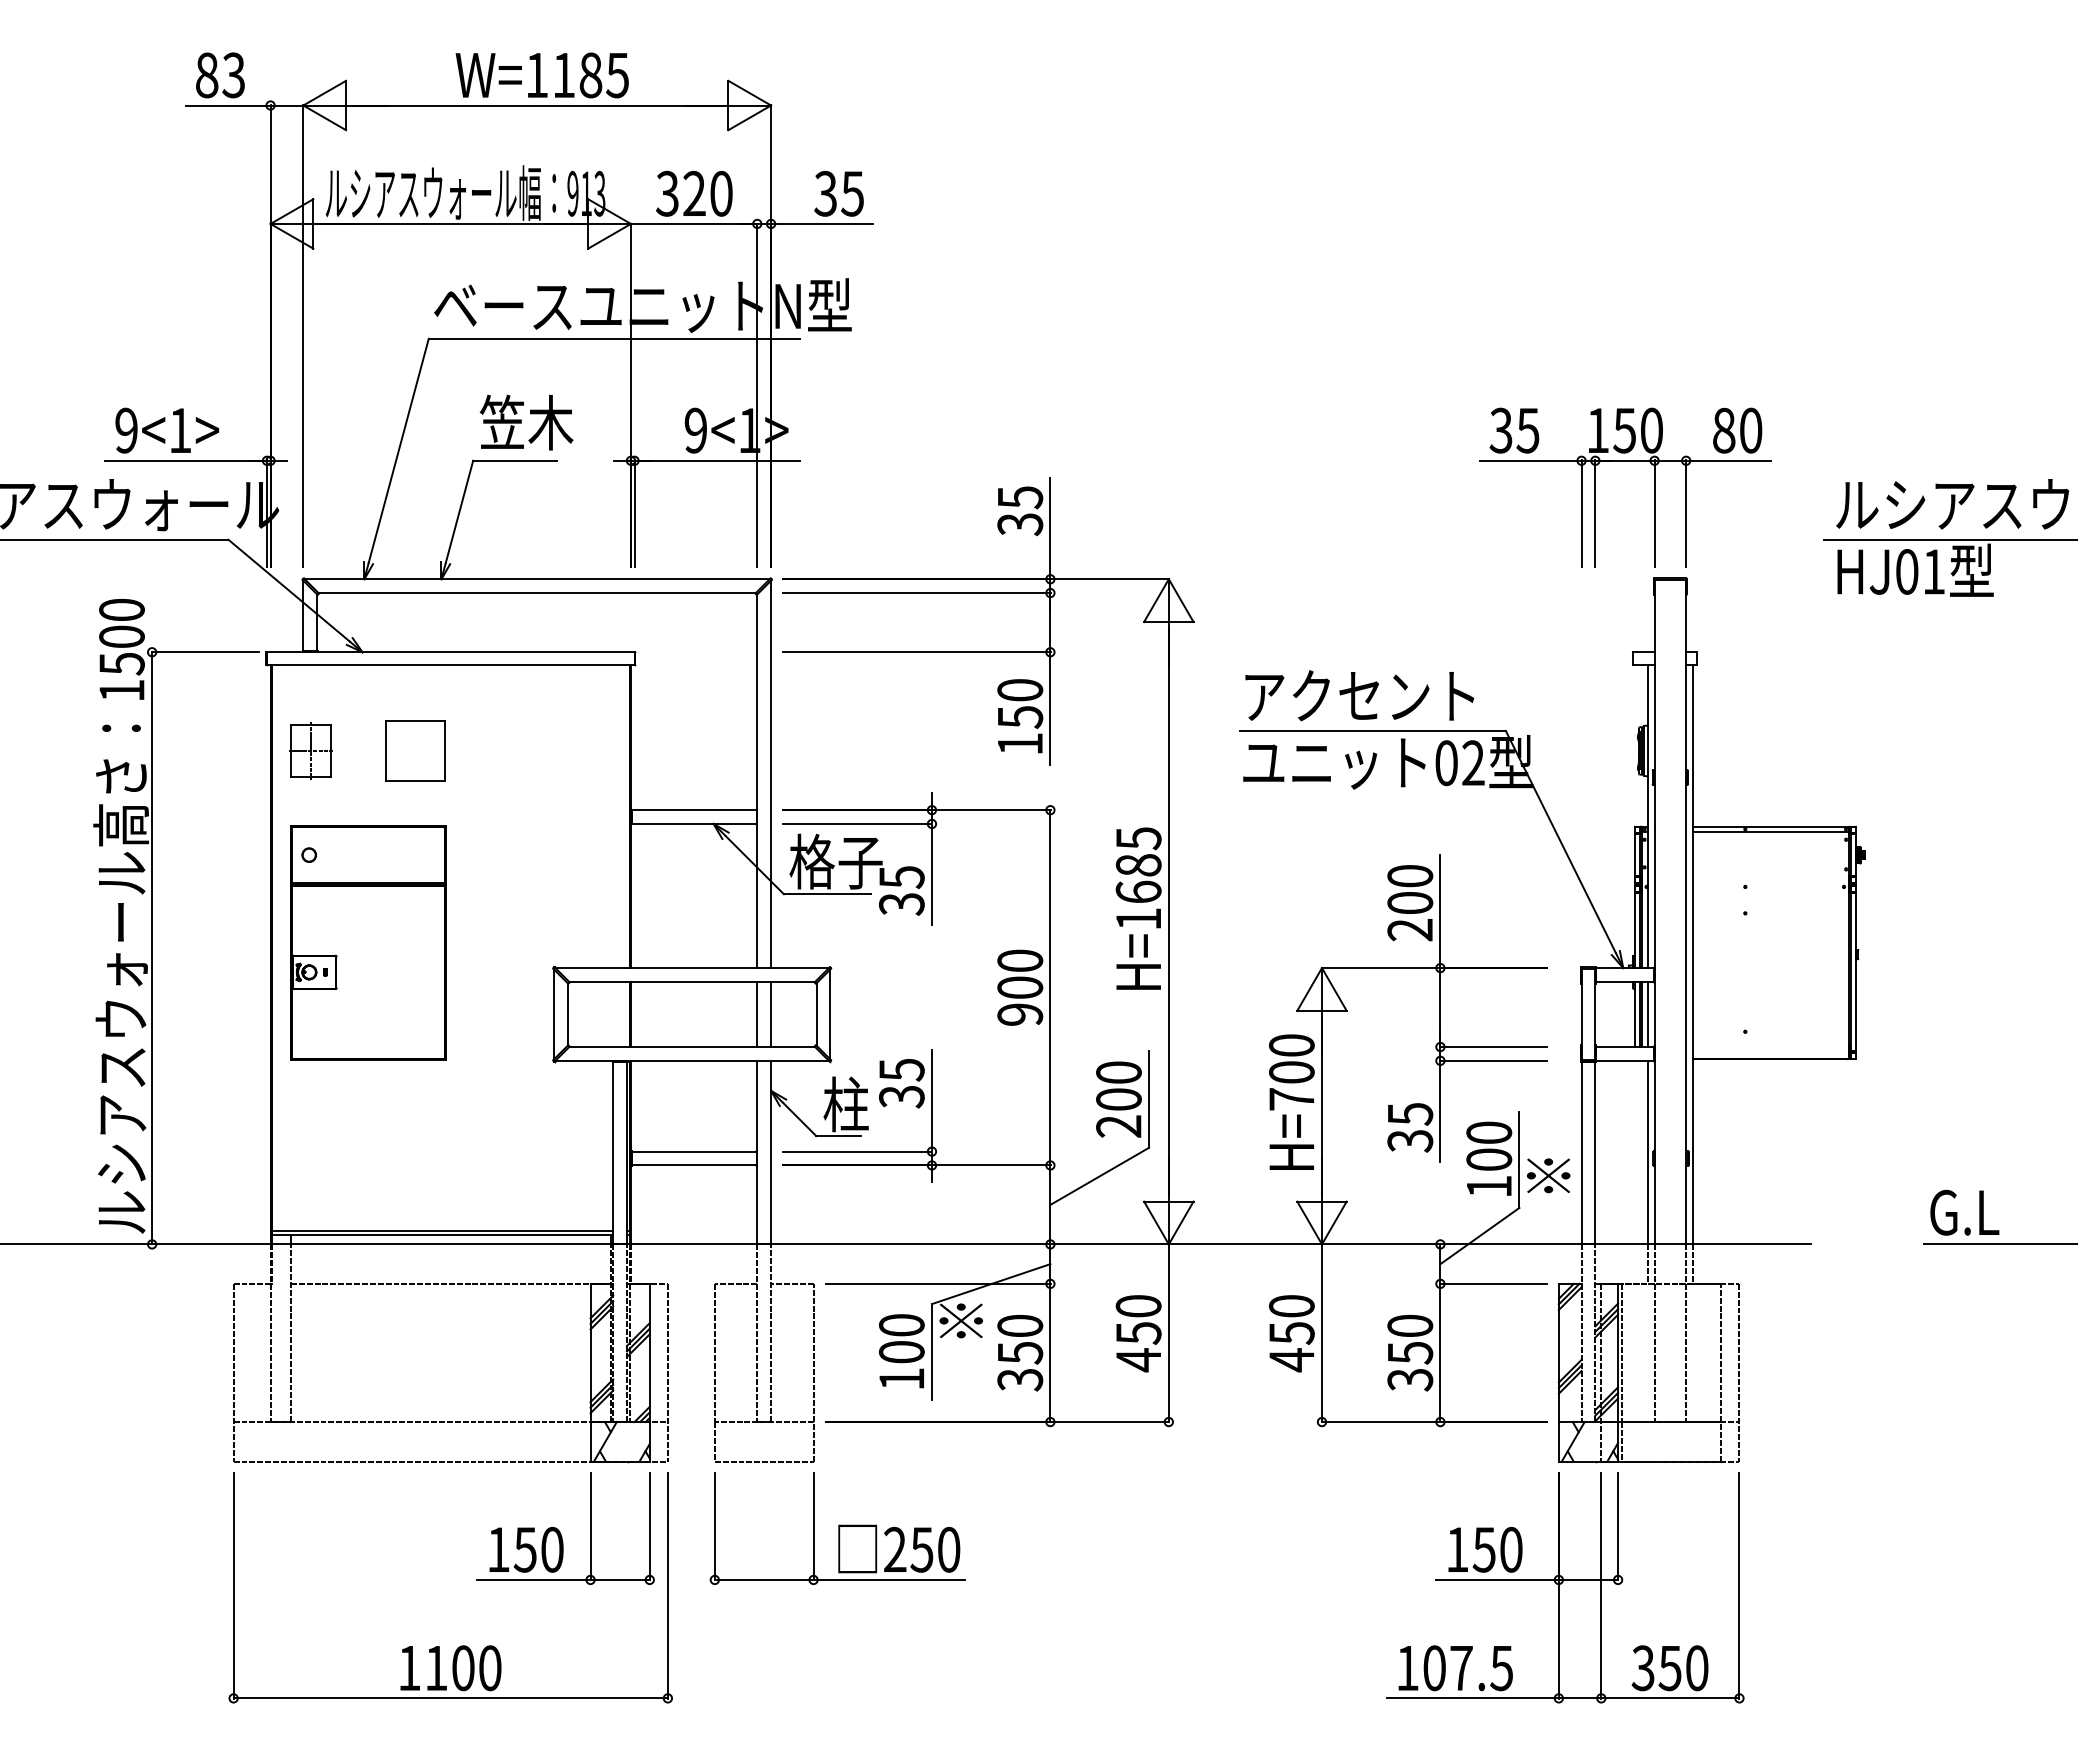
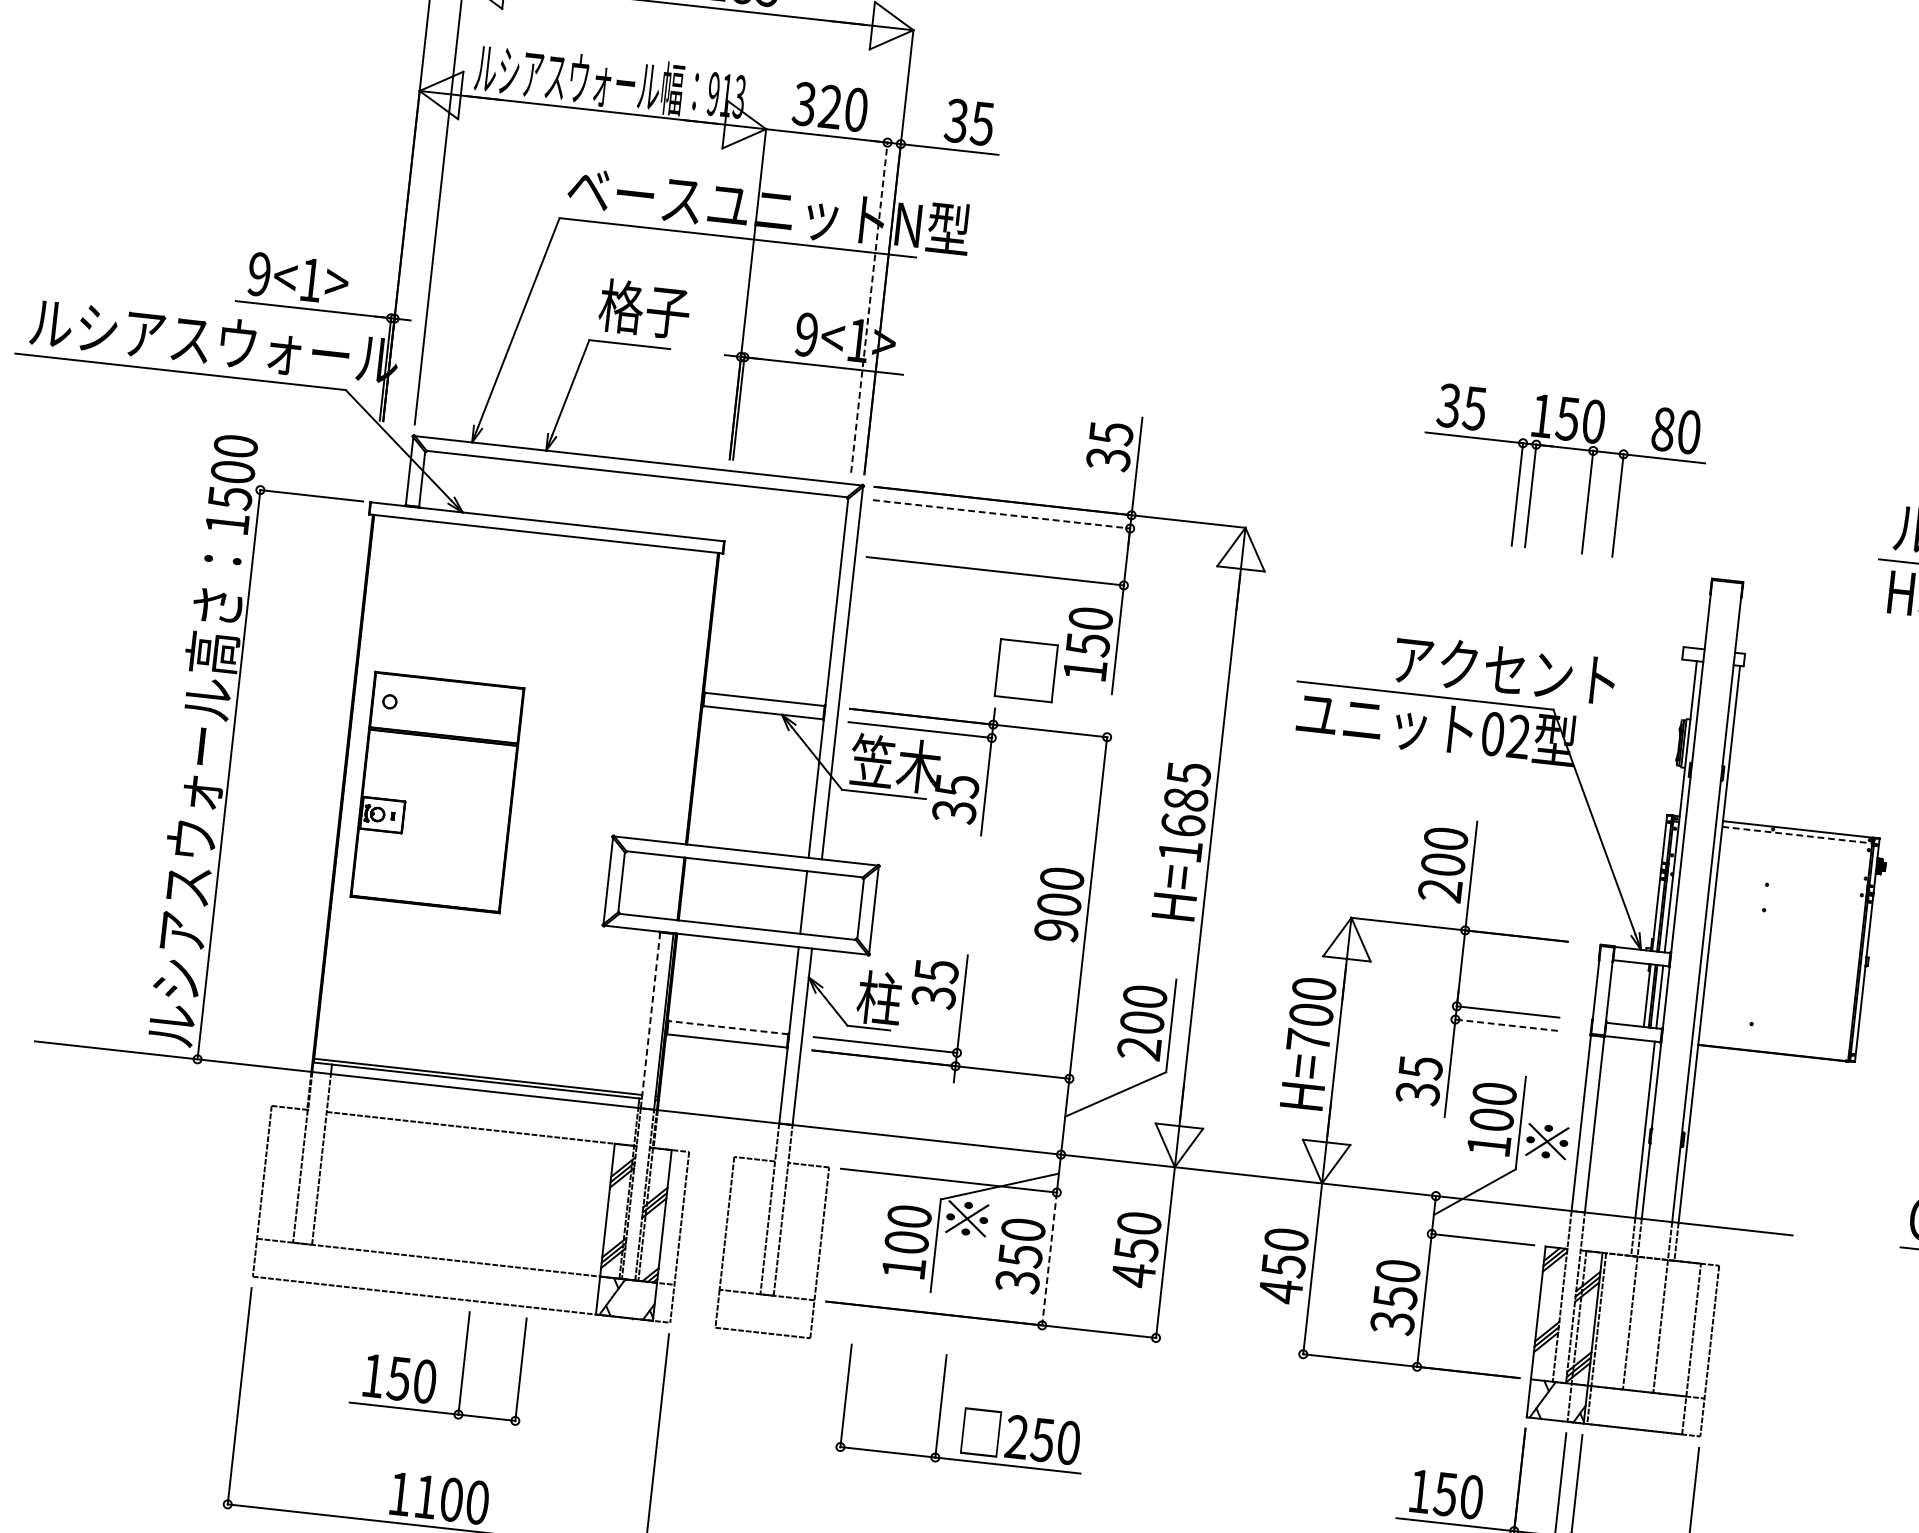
line: (757, 395) -> (869, 307), solid -> dashed
text: (526, 422) -> (644, 308), 笠木 -> 格子
part: (1625, 461) -> (1565, 448), moved
line: (916, 593) -> (1001, 514), solid -> dashed
text: (1359, 695) -> (1504, 669), moved
part: (310, 750) -> (402, 601), removed
part: (415, 750) -> (1026, 670), moved
line: (1770, 832) -> (1796, 835), solid -> dashed
text: (835, 861) -> (895, 763), 格子 -> 笠木
line: (771, 1014) -> (817, 904), removed
line: (1493, 1060) -> (1506, 1024), solid -> dashed
line: (693, 1151) -> (727, 1027), solid -> dashed
line: (613, 1153) -> (650, 1020), solid -> dashed
line: (1050, 1353) -> (1049, 1259), solid -> dashed
part: (565, 1528) -> (439, 1362), moved
part: (837, 1528) -> (963, 1410), moved

